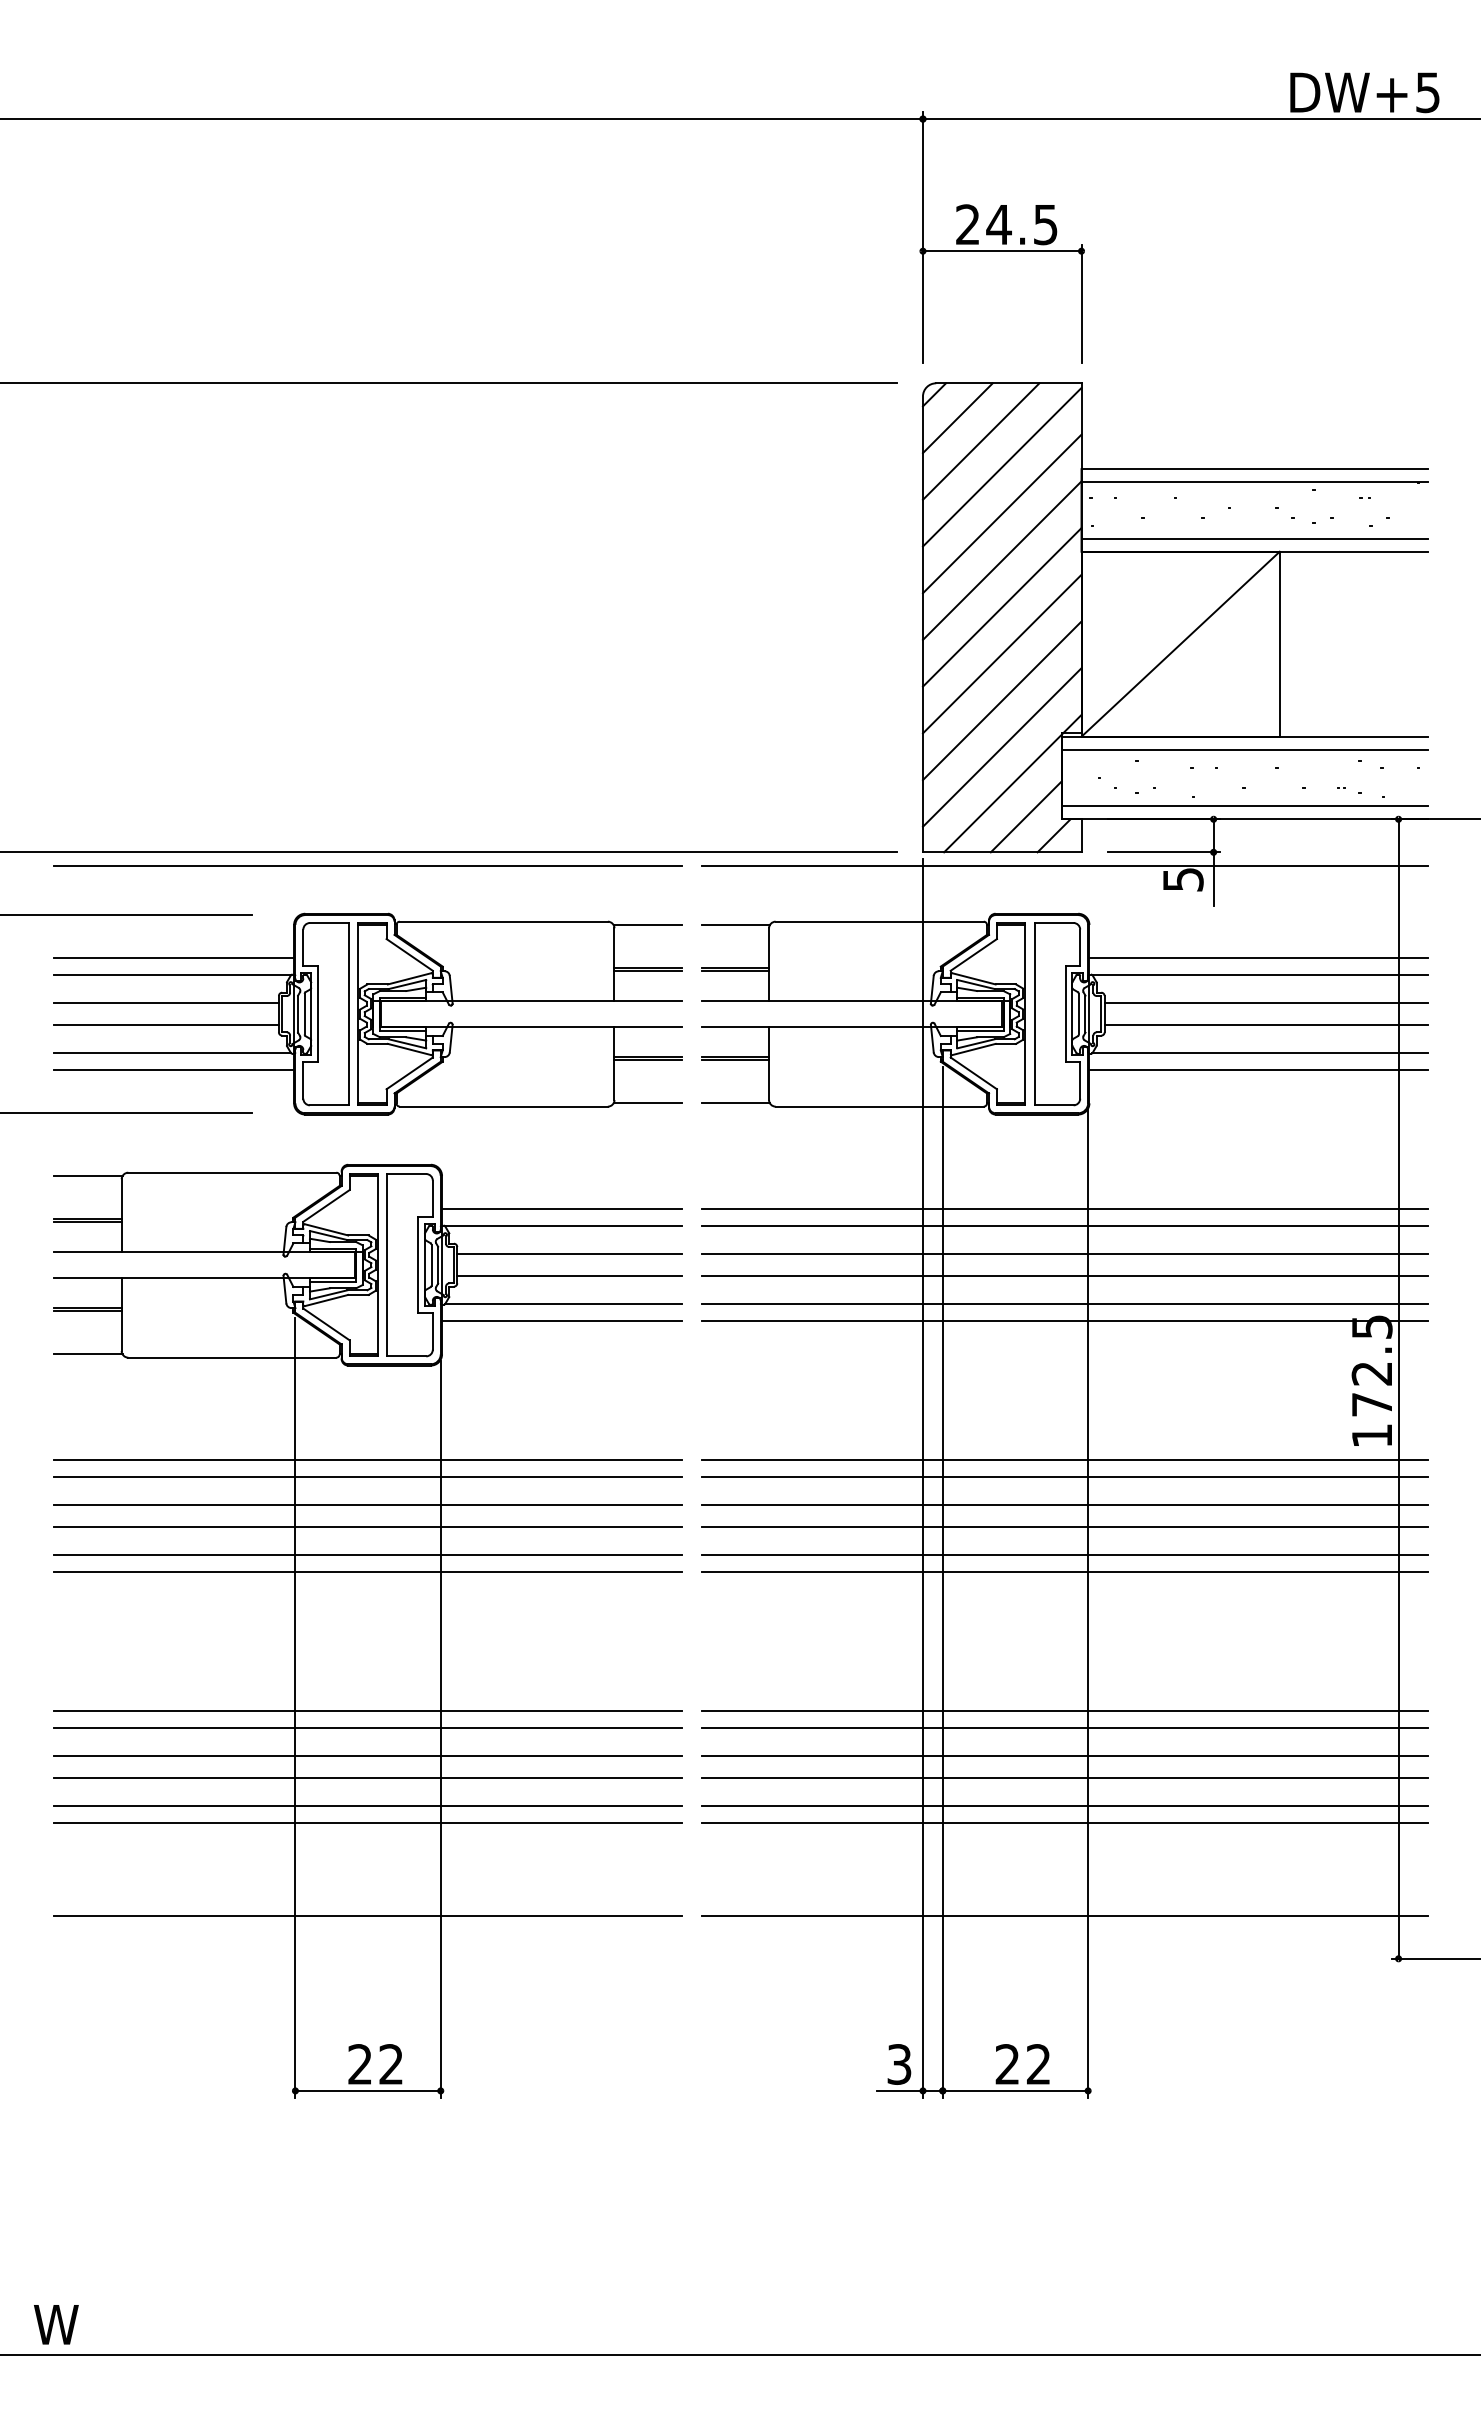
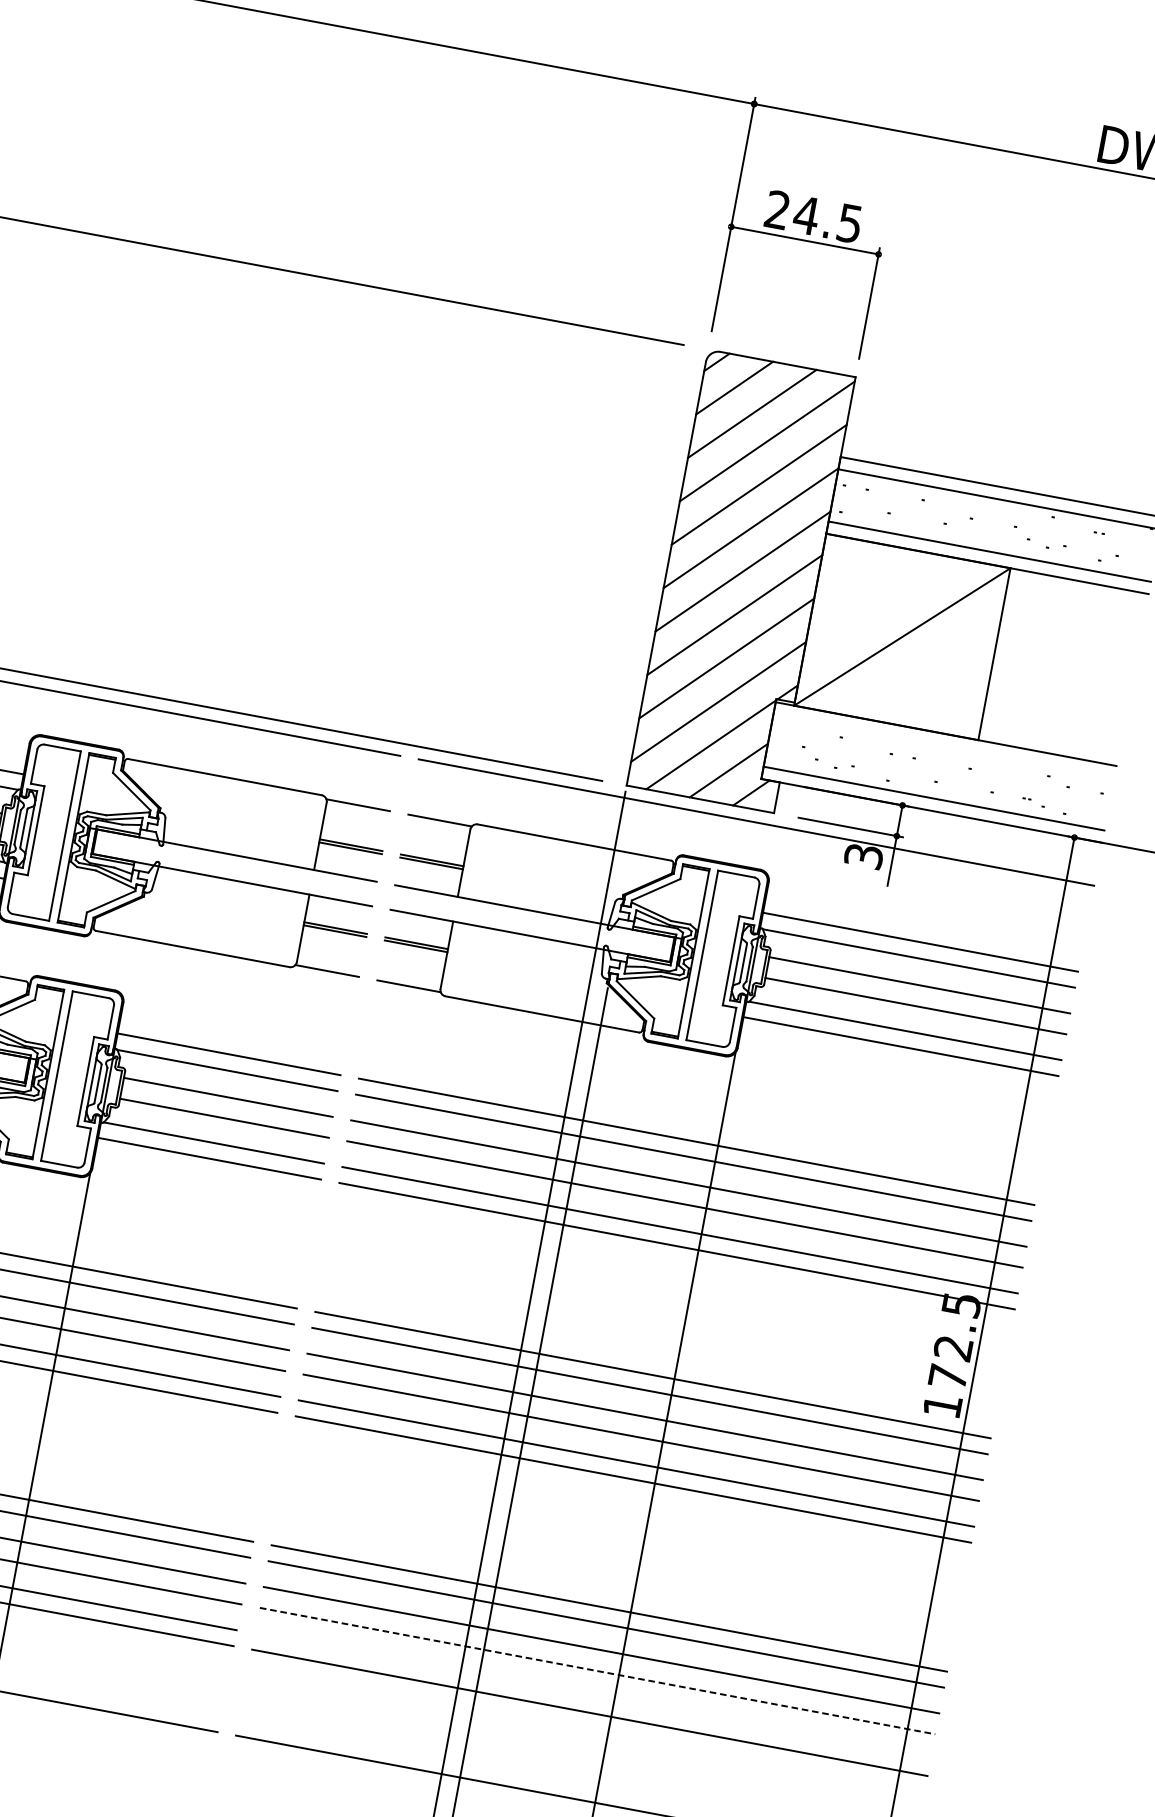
line: (1244, 749) -> (943, 745), removed
text: (1182, 879) -> (863, 855), 5 -> 3
line: (1065, 1778) -> (598, 1671), solid -> dashed
line: (1064, 1806) -> (592, 1697), removed

